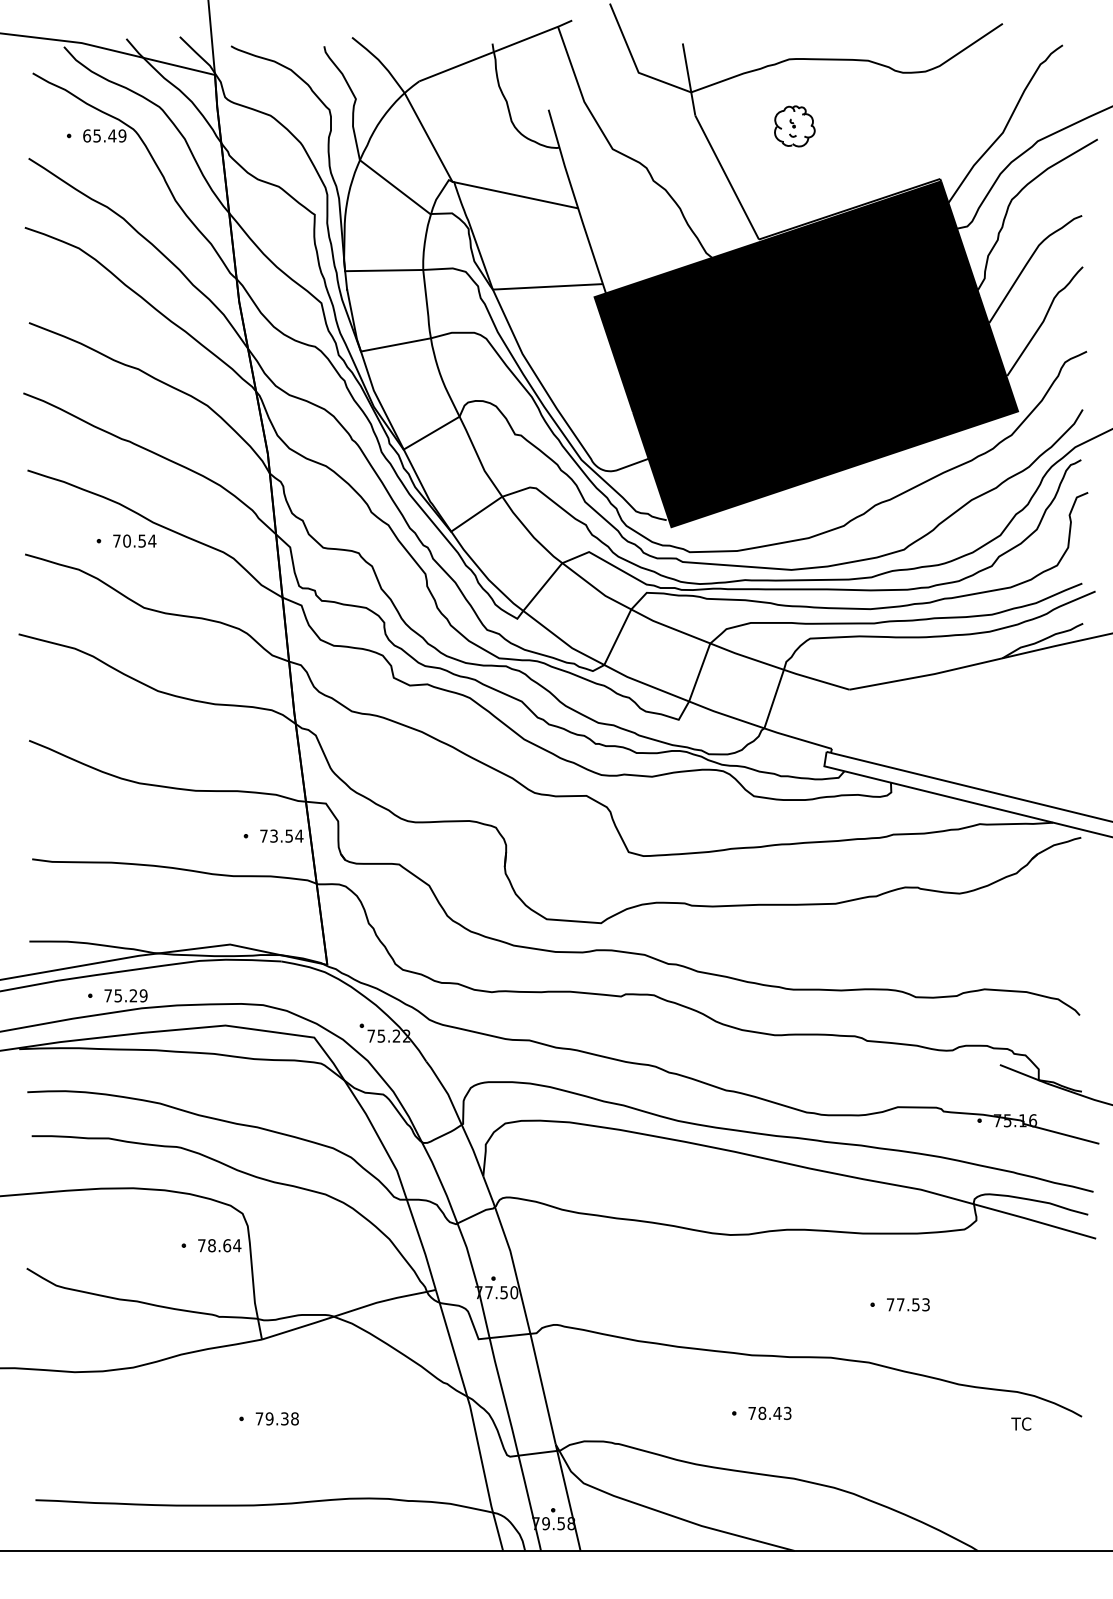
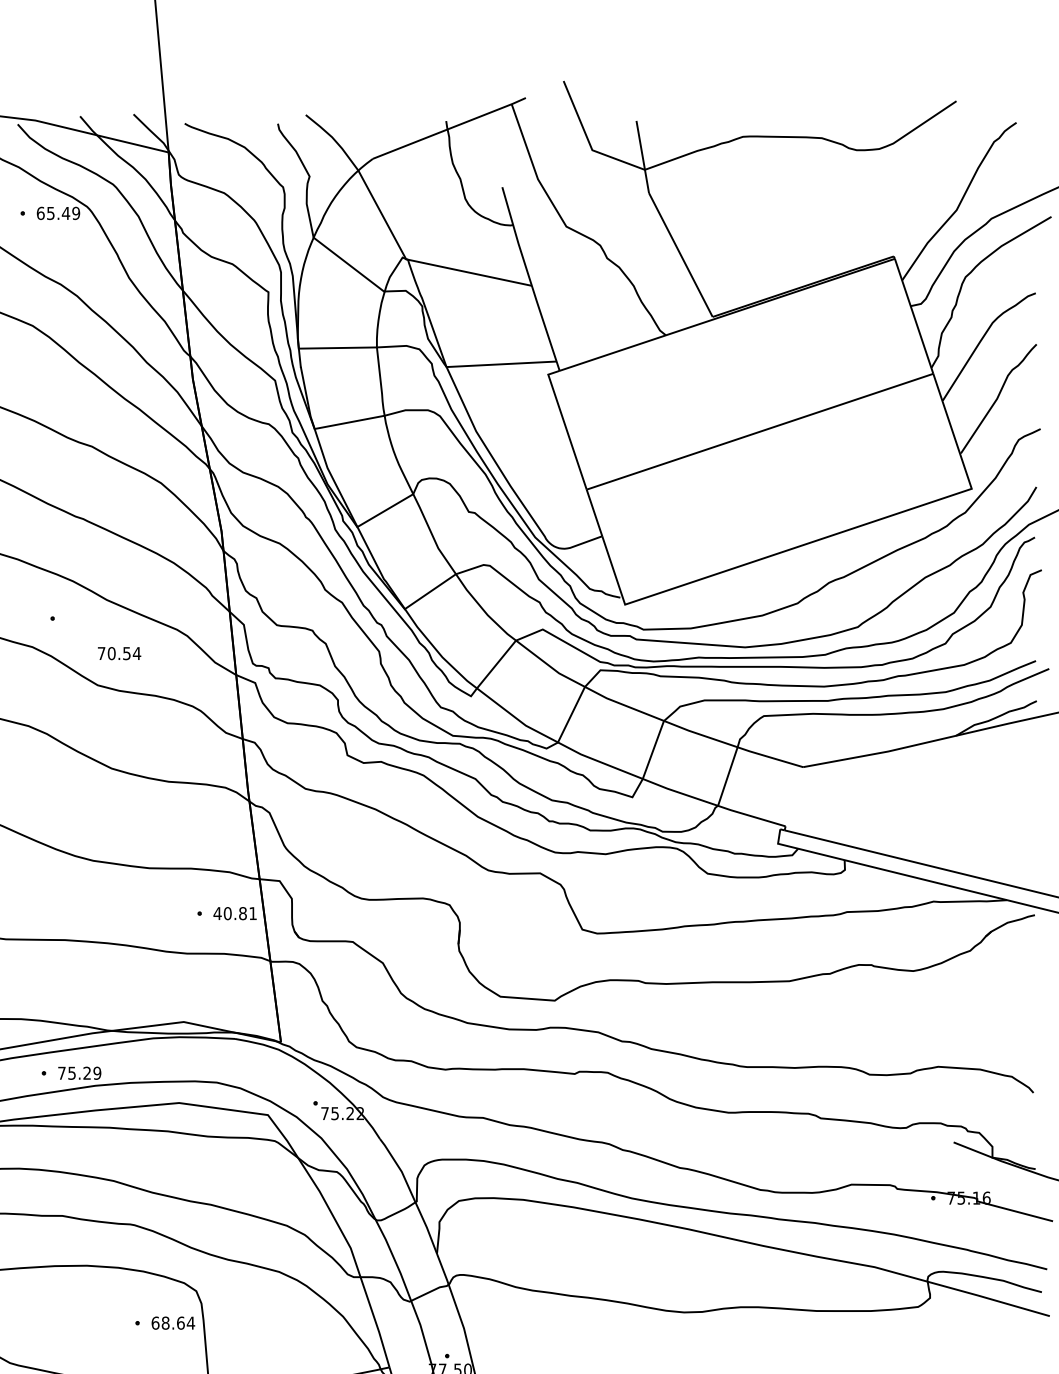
part: (794, 126) -> (748, 203), removed
fill: (806, 354) -> (760, 431), removed
text: (134, 540) -> (119, 652), moved
text: (281, 835) -> (235, 912), 73.54 -> 40.81
text: (201, 1245) -> (155, 1322), 78.64 -> 68.64

